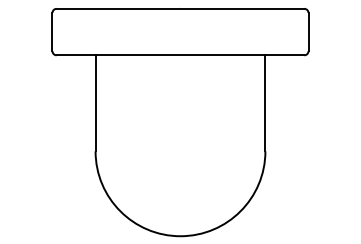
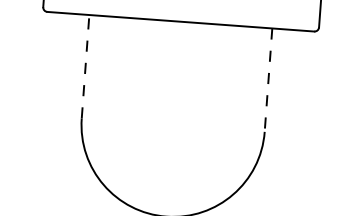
line: (95, 102) -> (85, 65), solid -> dashed
line: (265, 103) -> (268, 80), solid -> dashed

